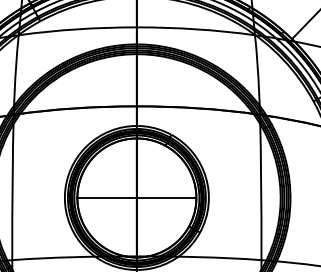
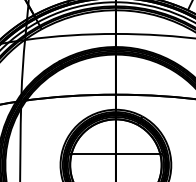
line: (136, 197) -> (115, 153), moved

